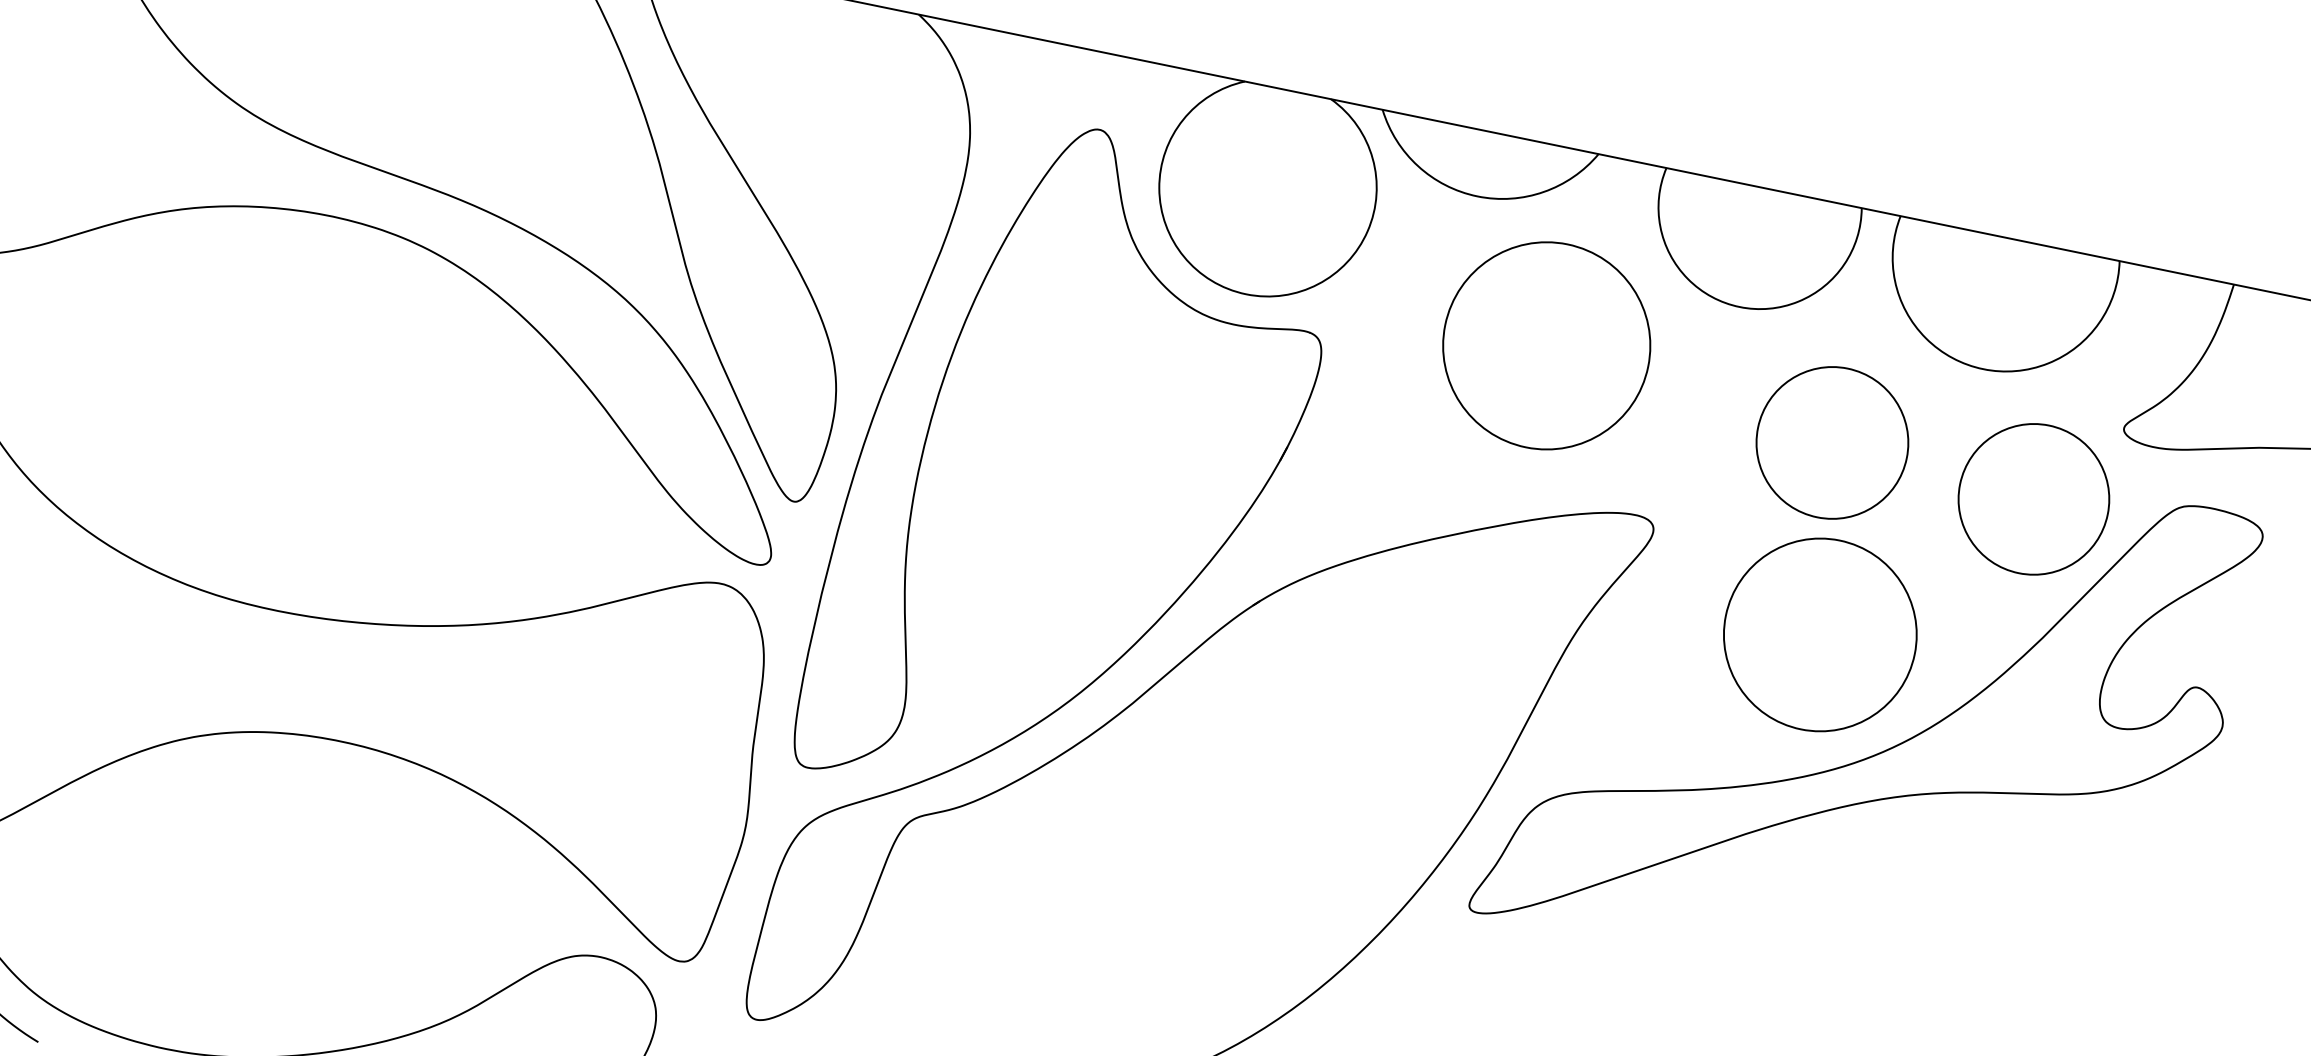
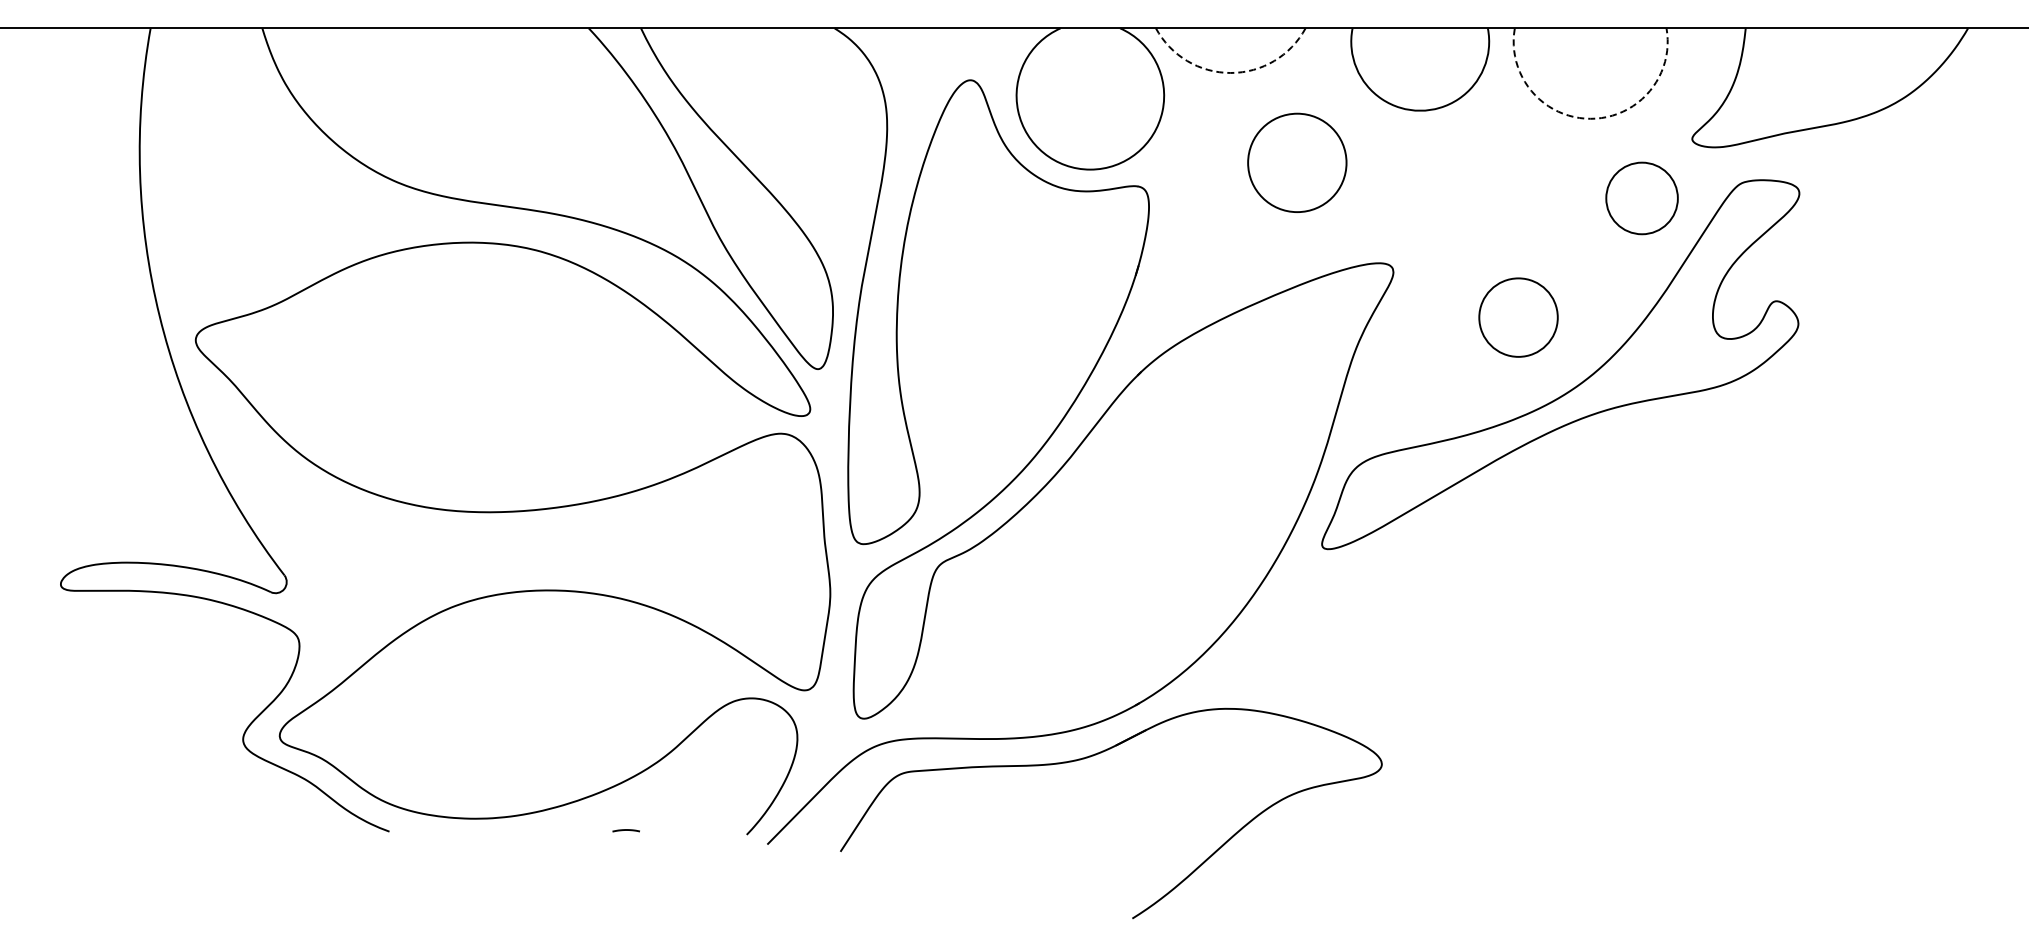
arc: (1477, 195) -> (1230, 72), solid -> dashed
circle: (1547, 345) -> (1297, 162), size x0.7
arc: (1983, 368) -> (1590, 118), solid -> dashed
circle: (1832, 443) -> (1500, 188), removed
circle: (2033, 499) -> (1641, 198), size x0.7
circle: (1820, 634) -> (1518, 317), size x0.6

